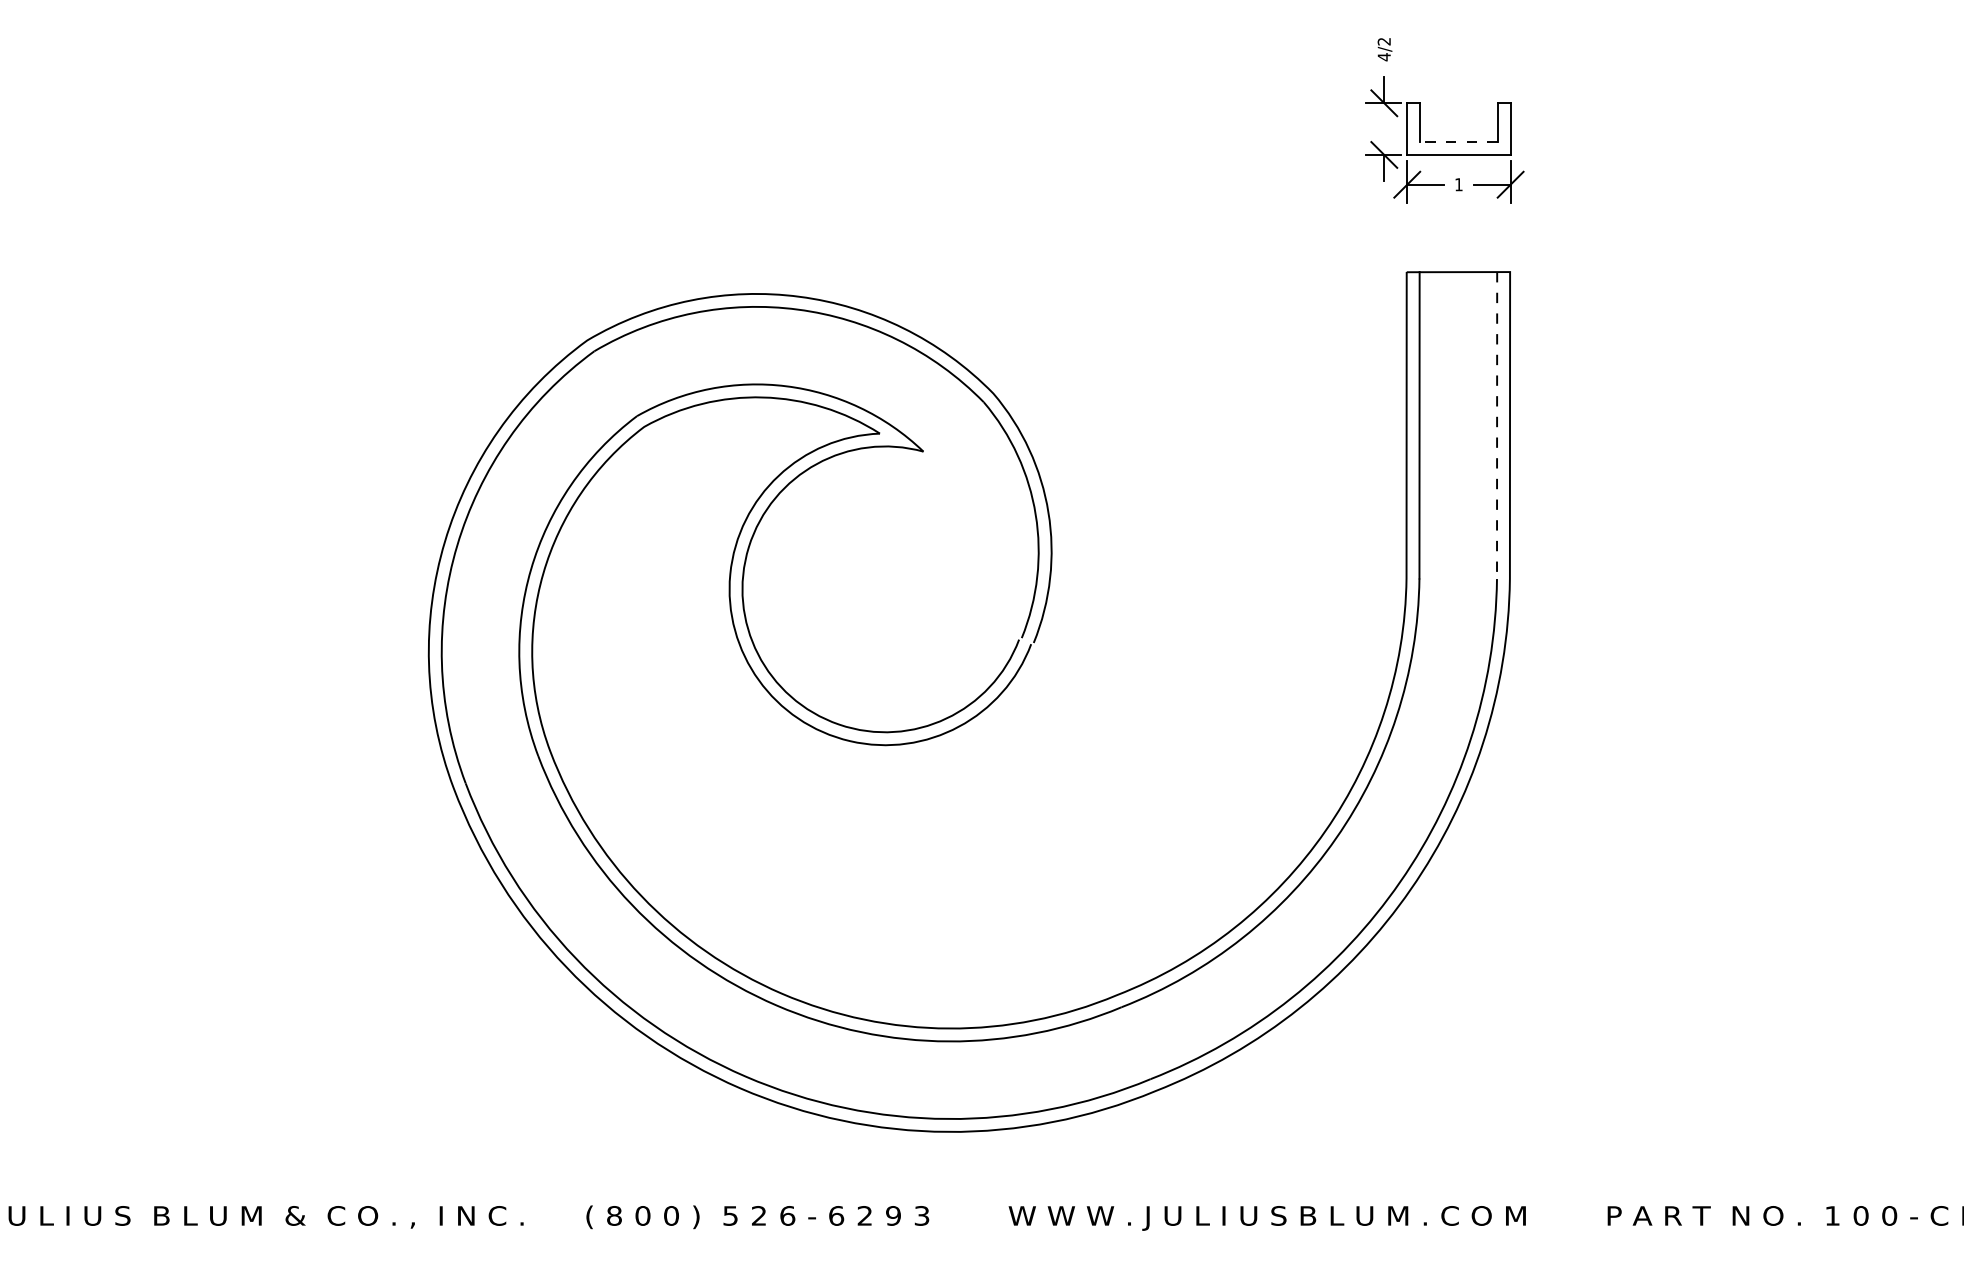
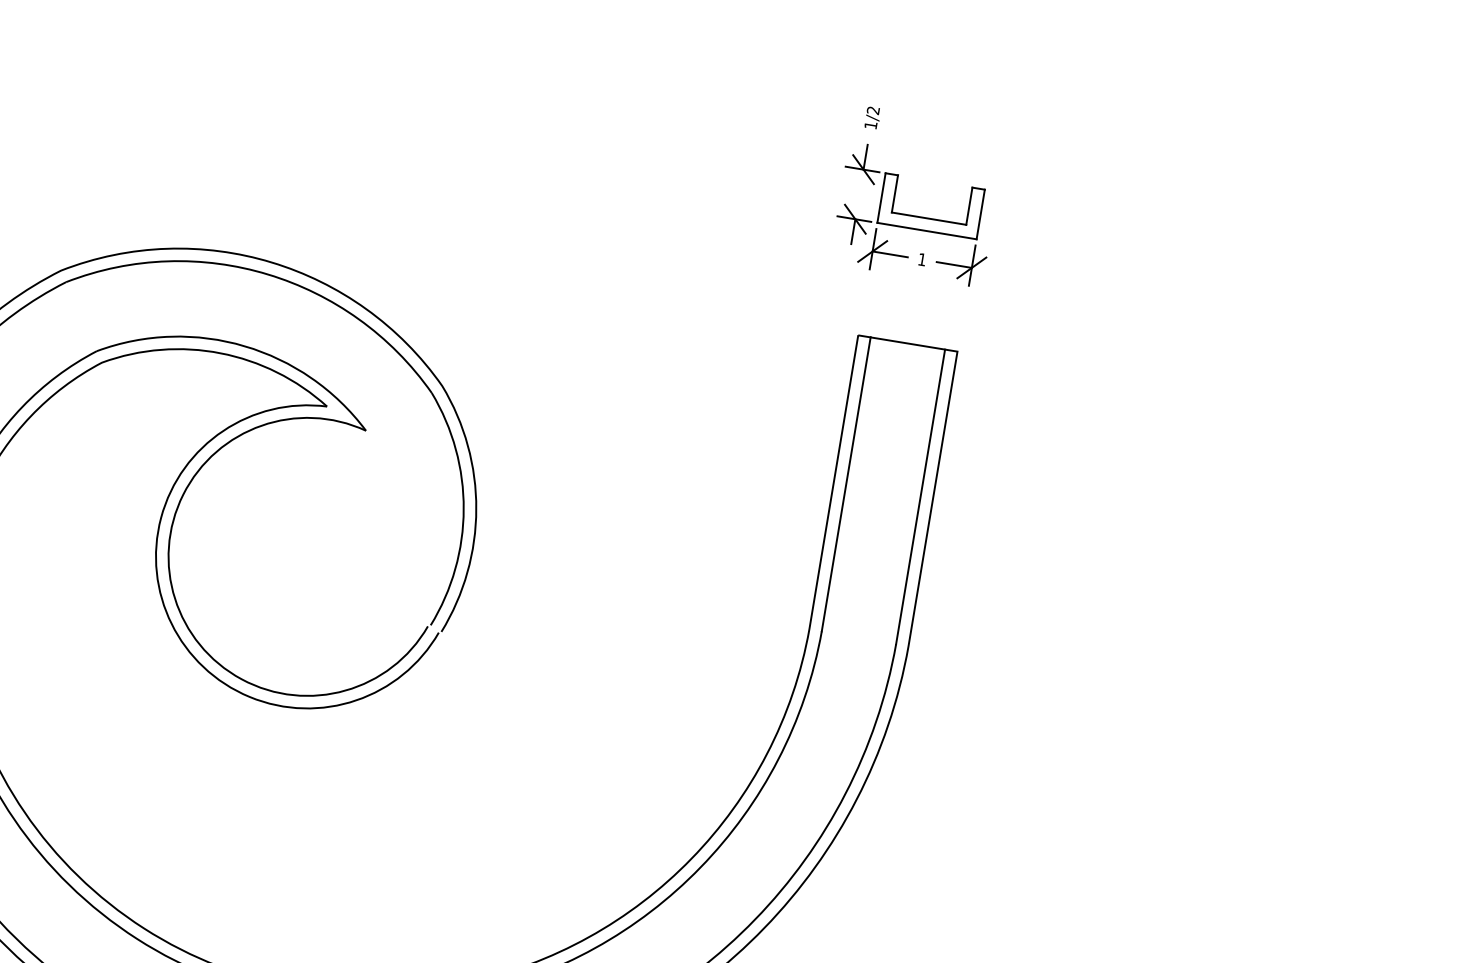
text: (1383, 57) -> (870, 125), 4/2 -> 1/2
line: (1458, 142) -> (928, 219), dashed -> solid
line: (1497, 426) -> (920, 497), dashed -> solid

